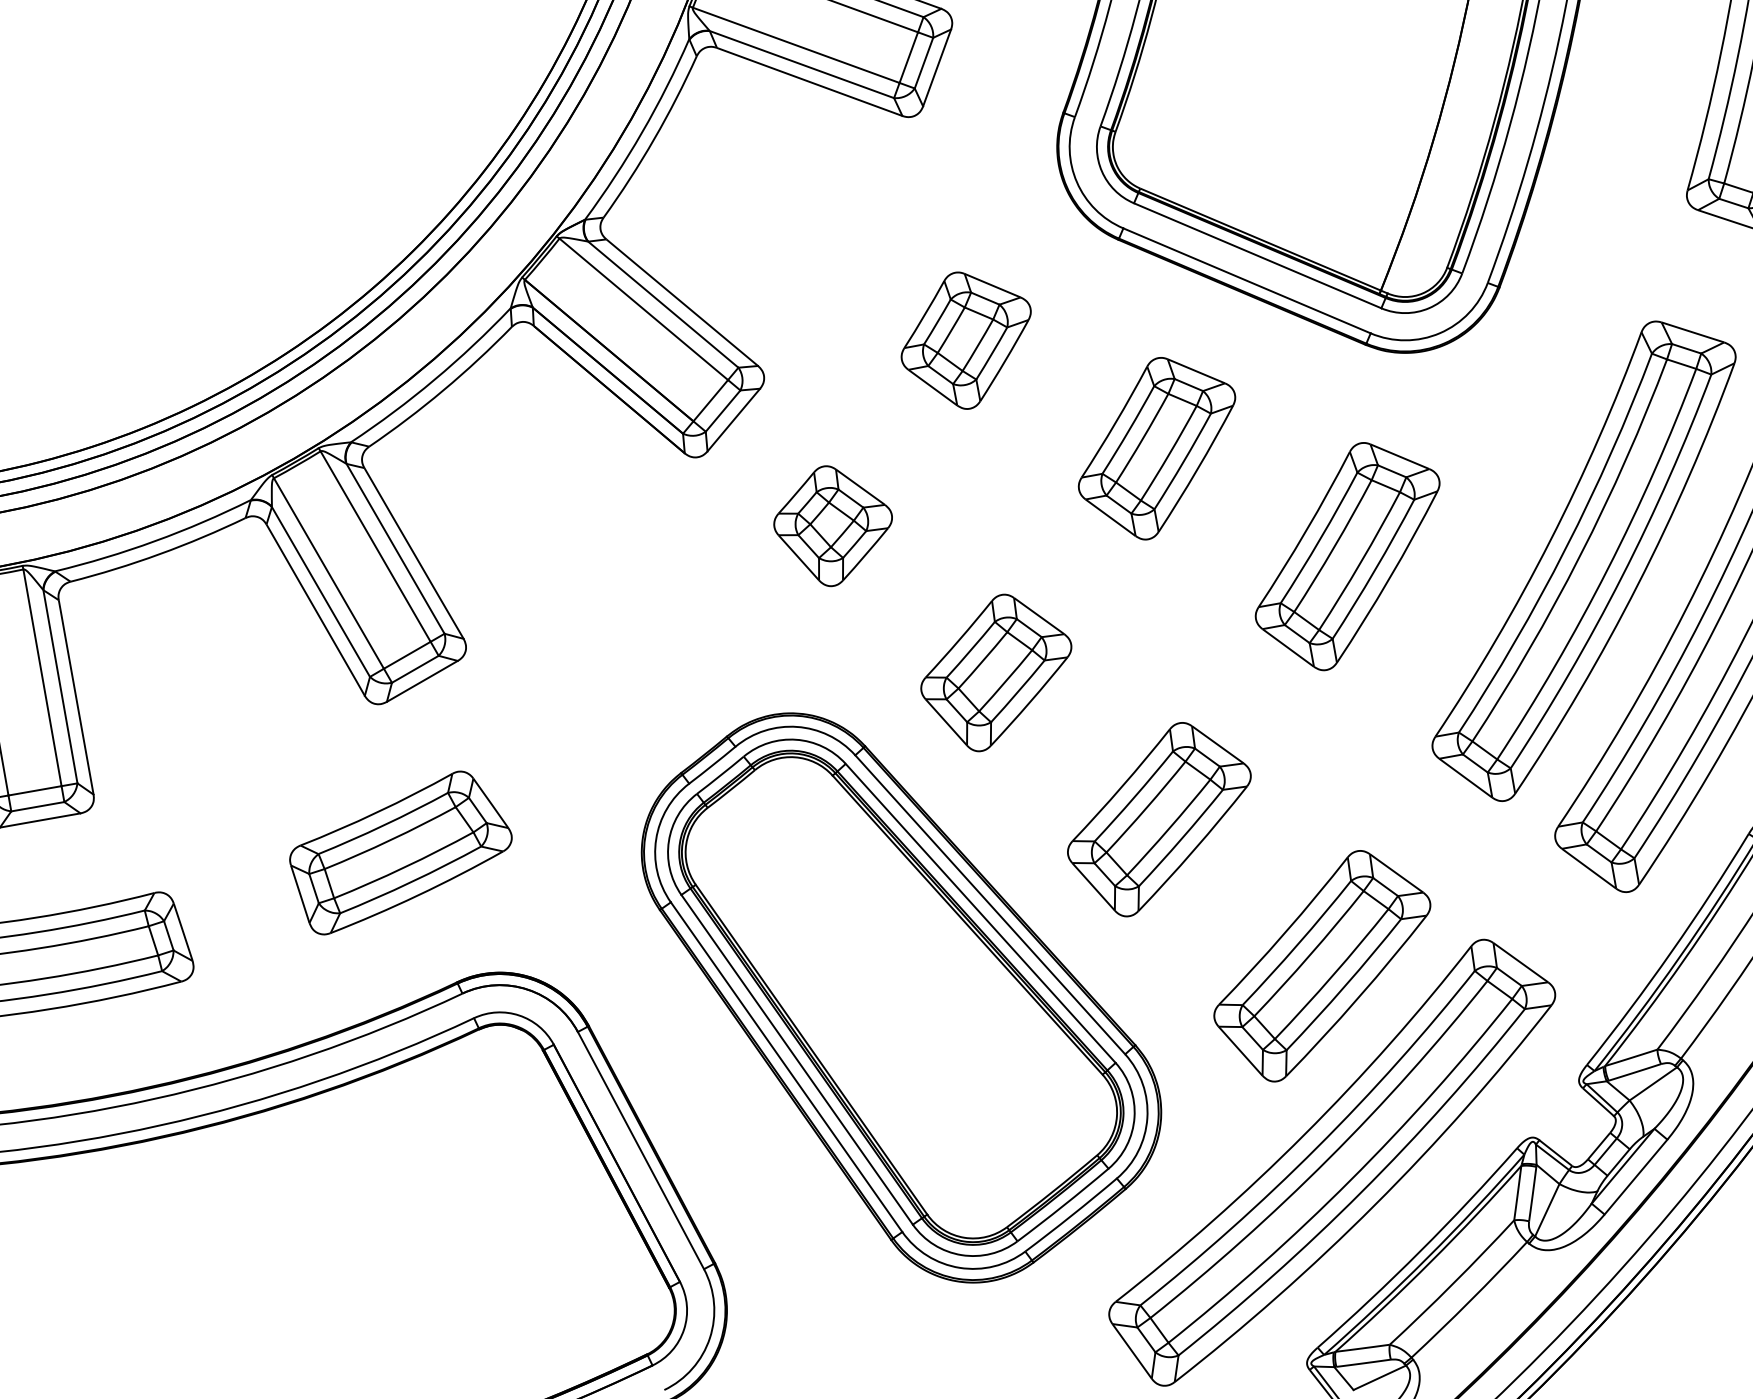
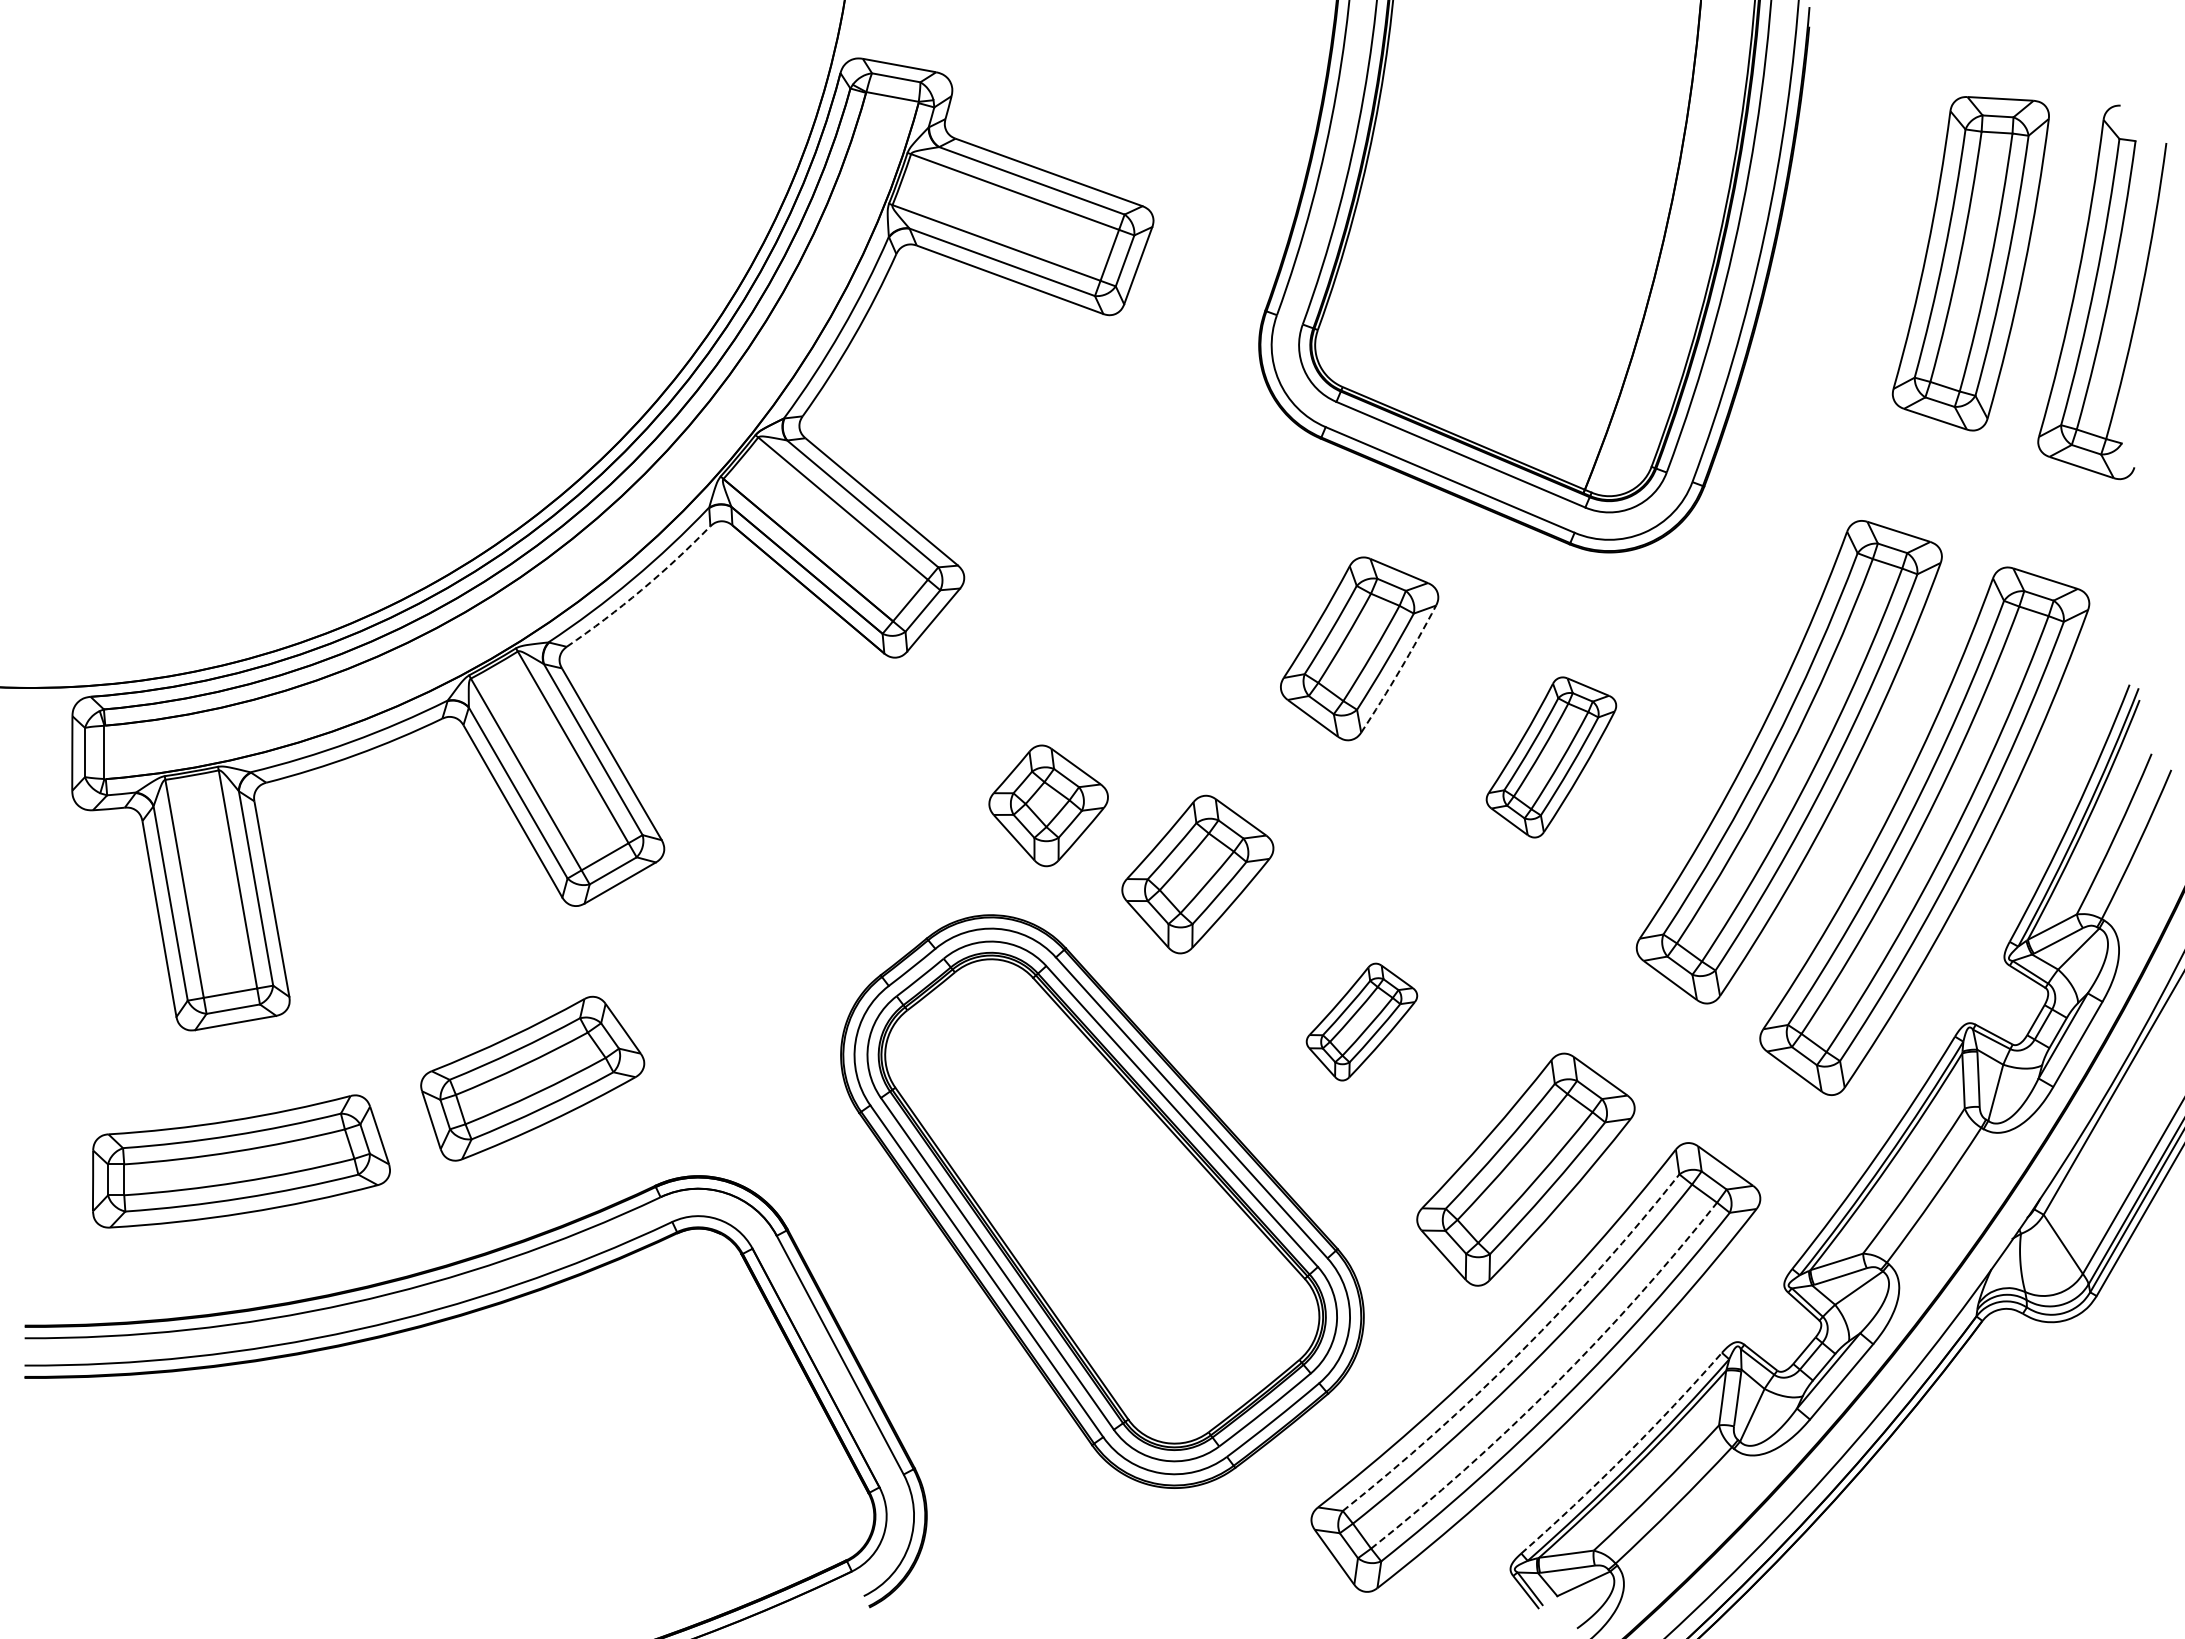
part: (966, 340) -> (1167, 539), removed
arc: (443, 390) -> (641, 590), solid -> dashed
arc: (1197, 470) -> (1400, 670), solid -> dashed
part: (832, 525) -> (1048, 805), moved
part: (1347, 556) -> (1551, 757), size x0.7
part: (1158, 818) -> (1361, 1021), size x0.6
part: (400, 852) -> (532, 1078), moved
arc: (1316, 1147) -> (1520, 1352), solid -> dashed
arc: (1349, 1180) -> (1553, 1385), solid -> dashed
arc: (1420, 1251) -> (1624, 1456), solid -> dashed

